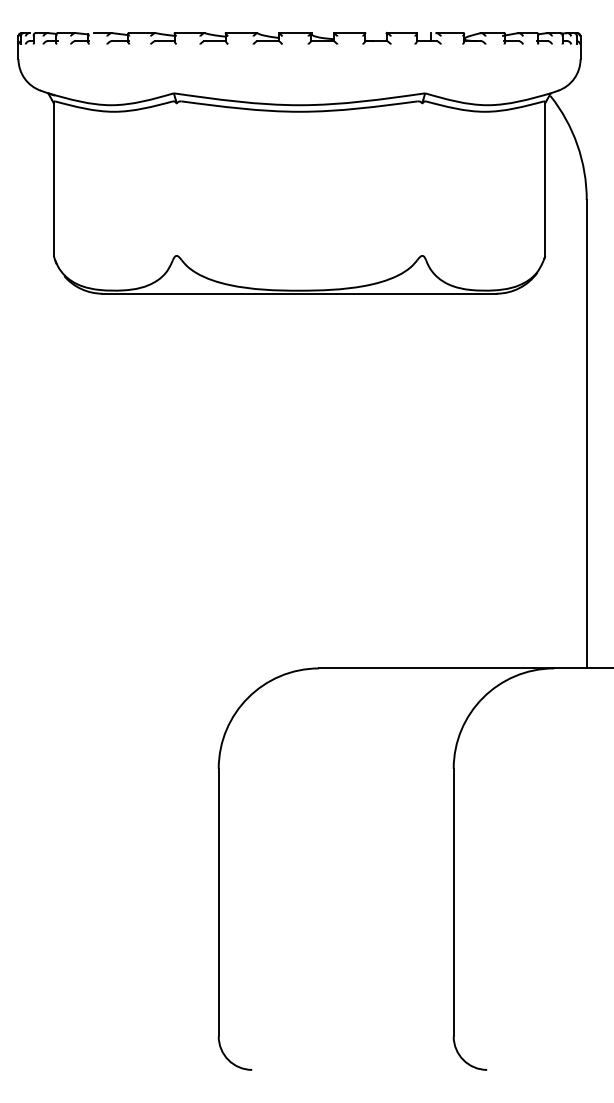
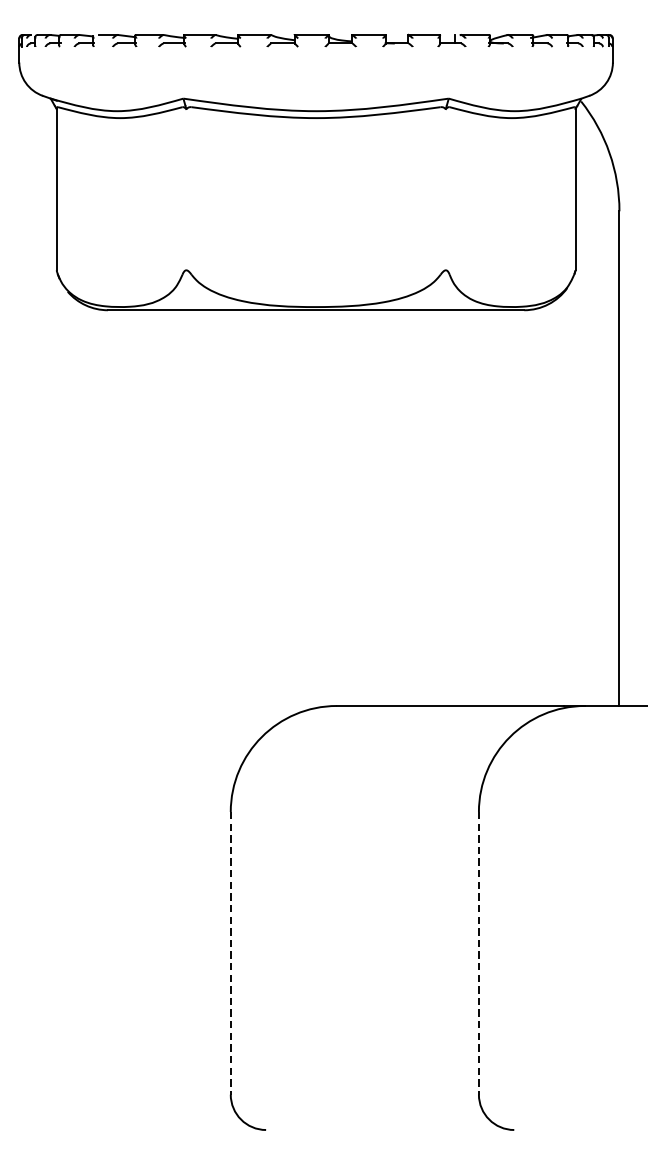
line: (218, 902) -> (230, 953), solid -> dashed
line: (453, 902) -> (478, 953), solid -> dashed

